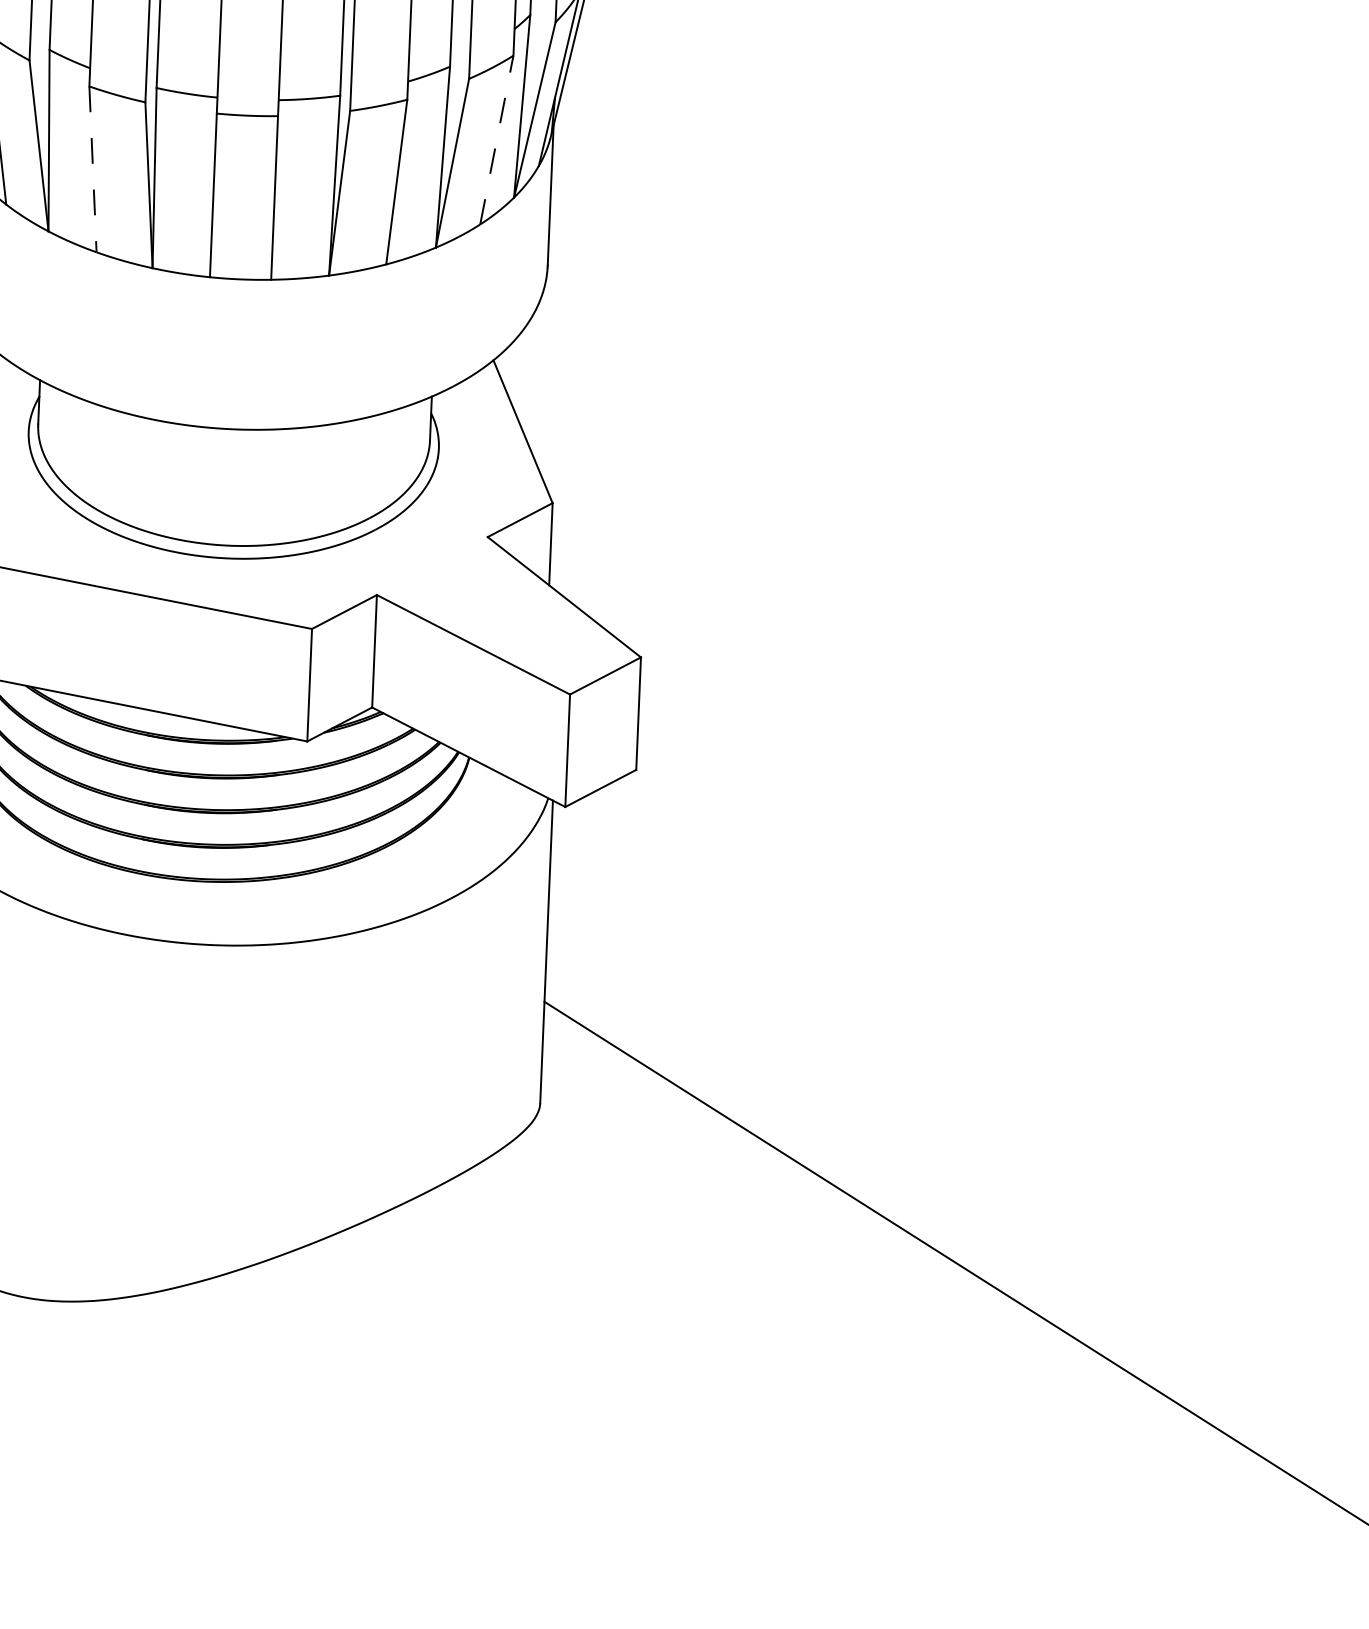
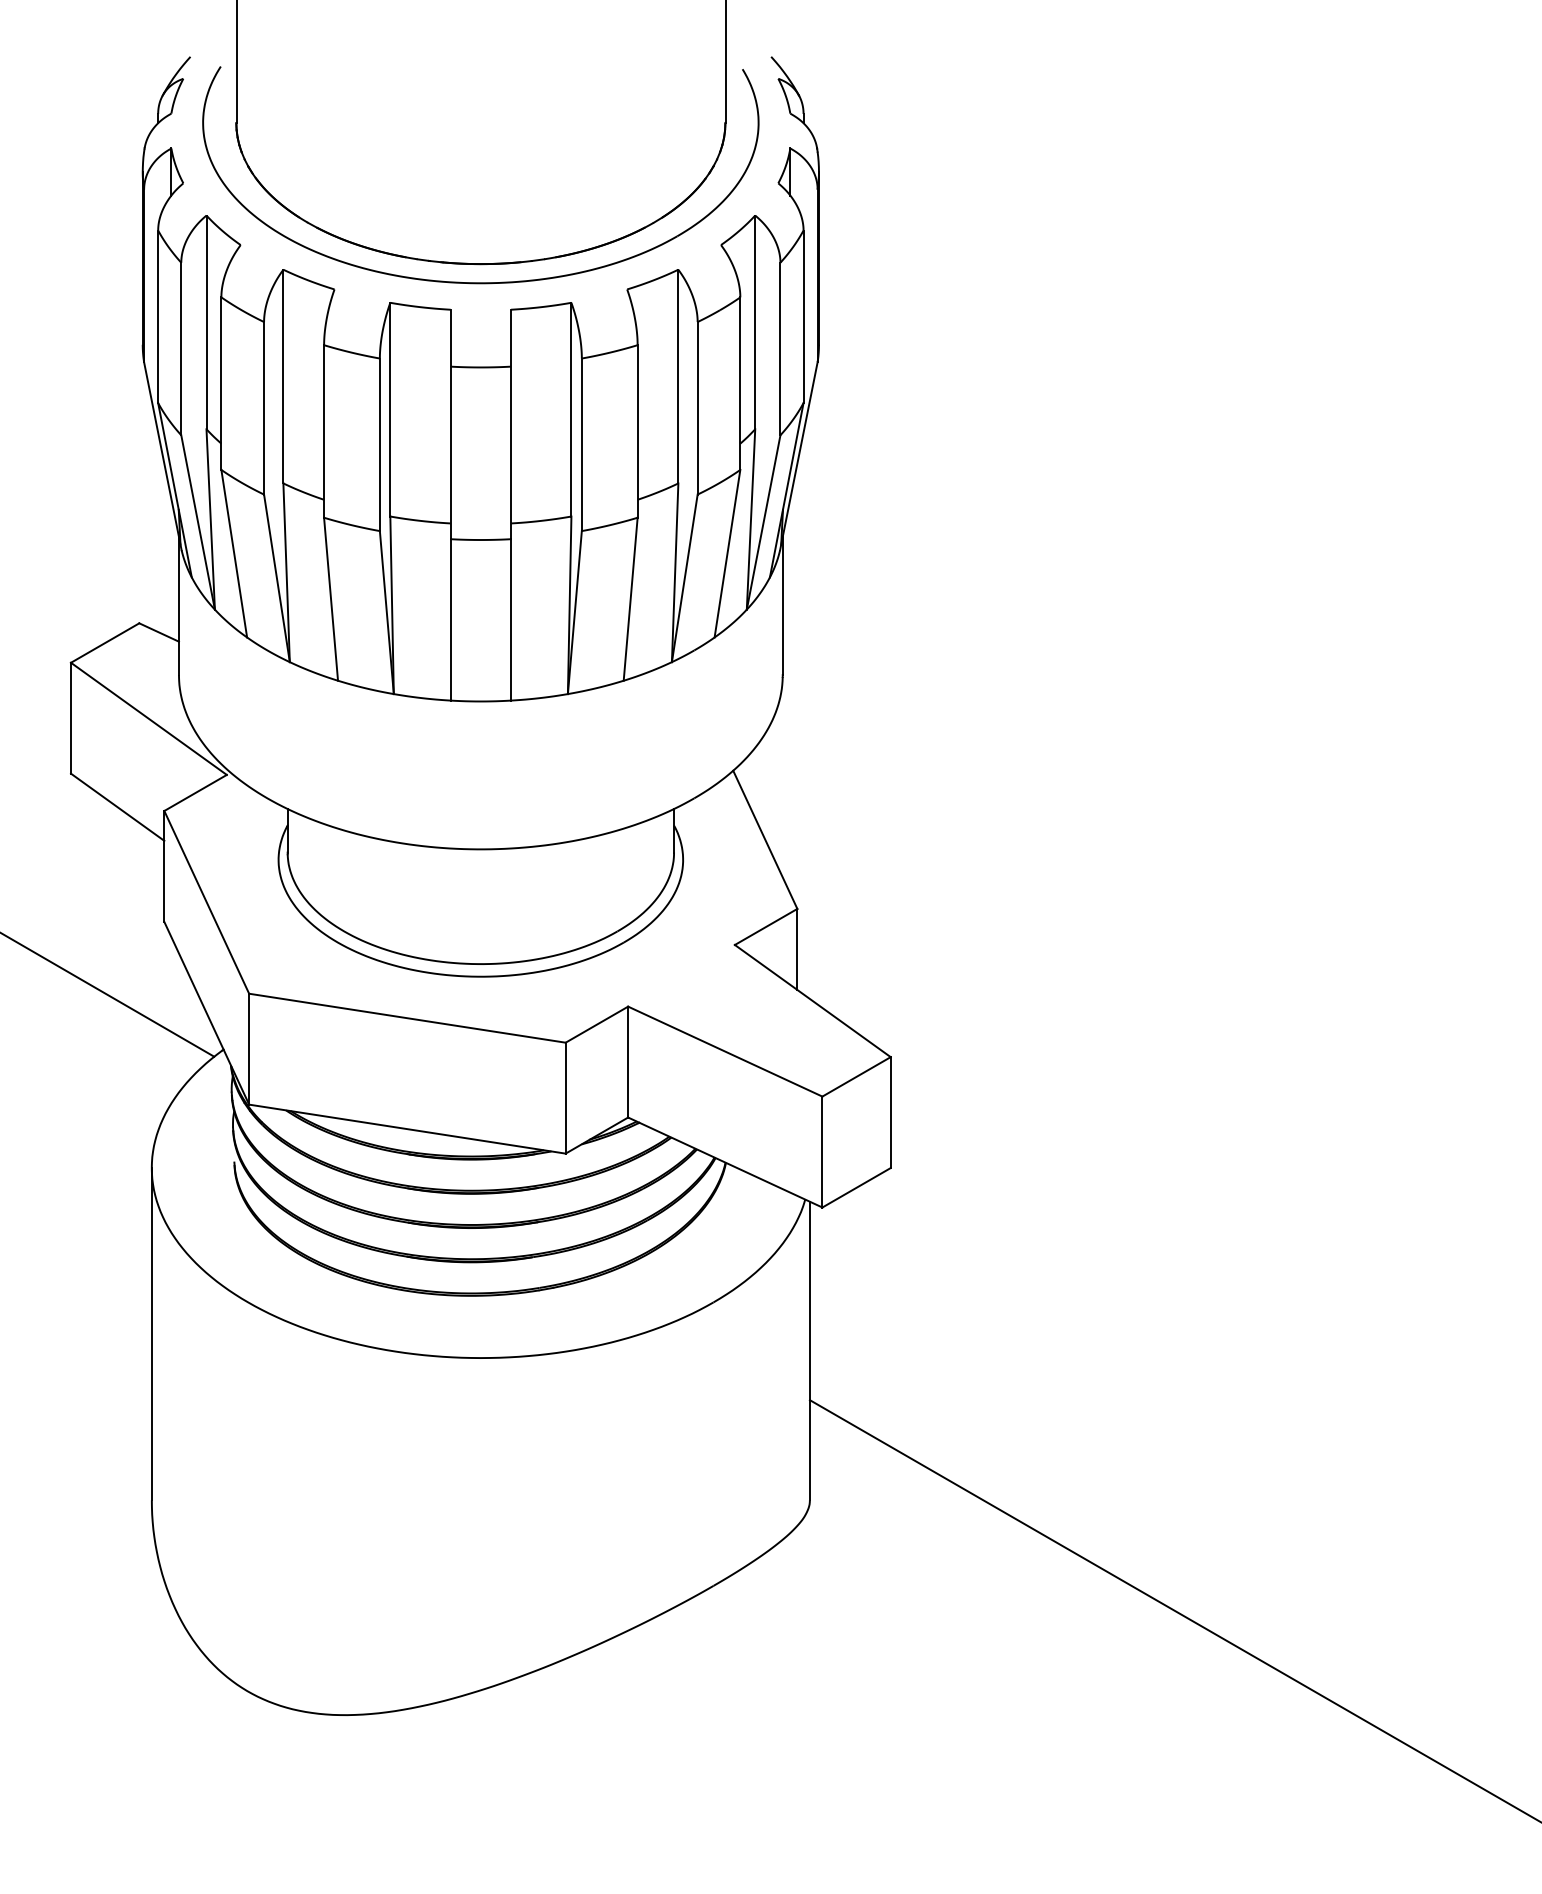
line: (496, 139) -> (727, 553), dashed -> solid
line: (93, 169) -> (331, 599), dashed -> solid

